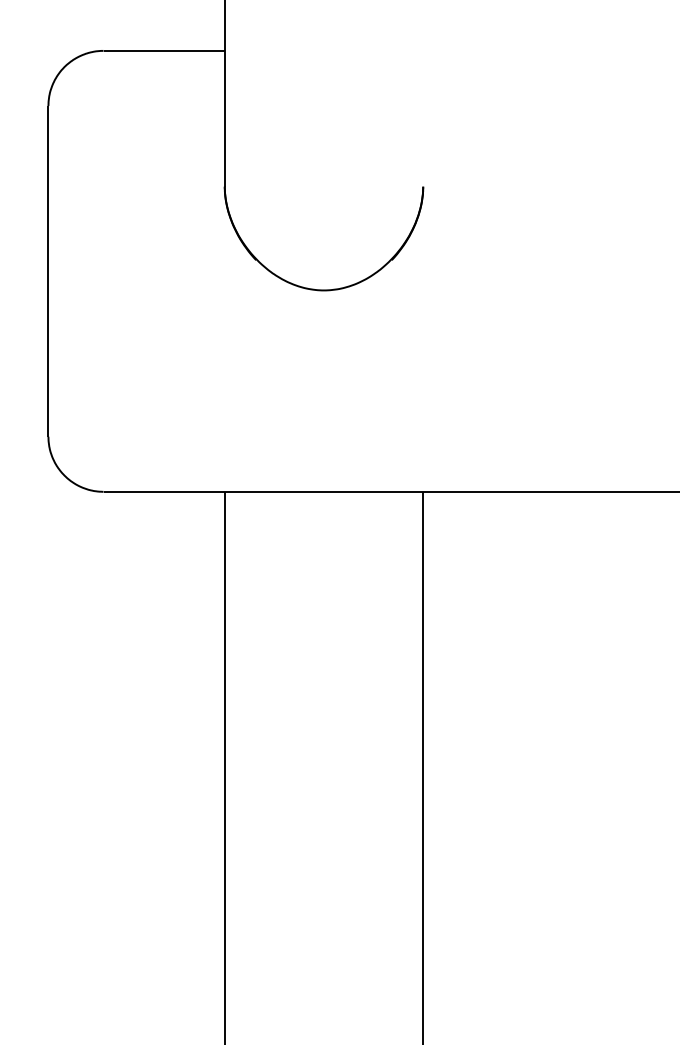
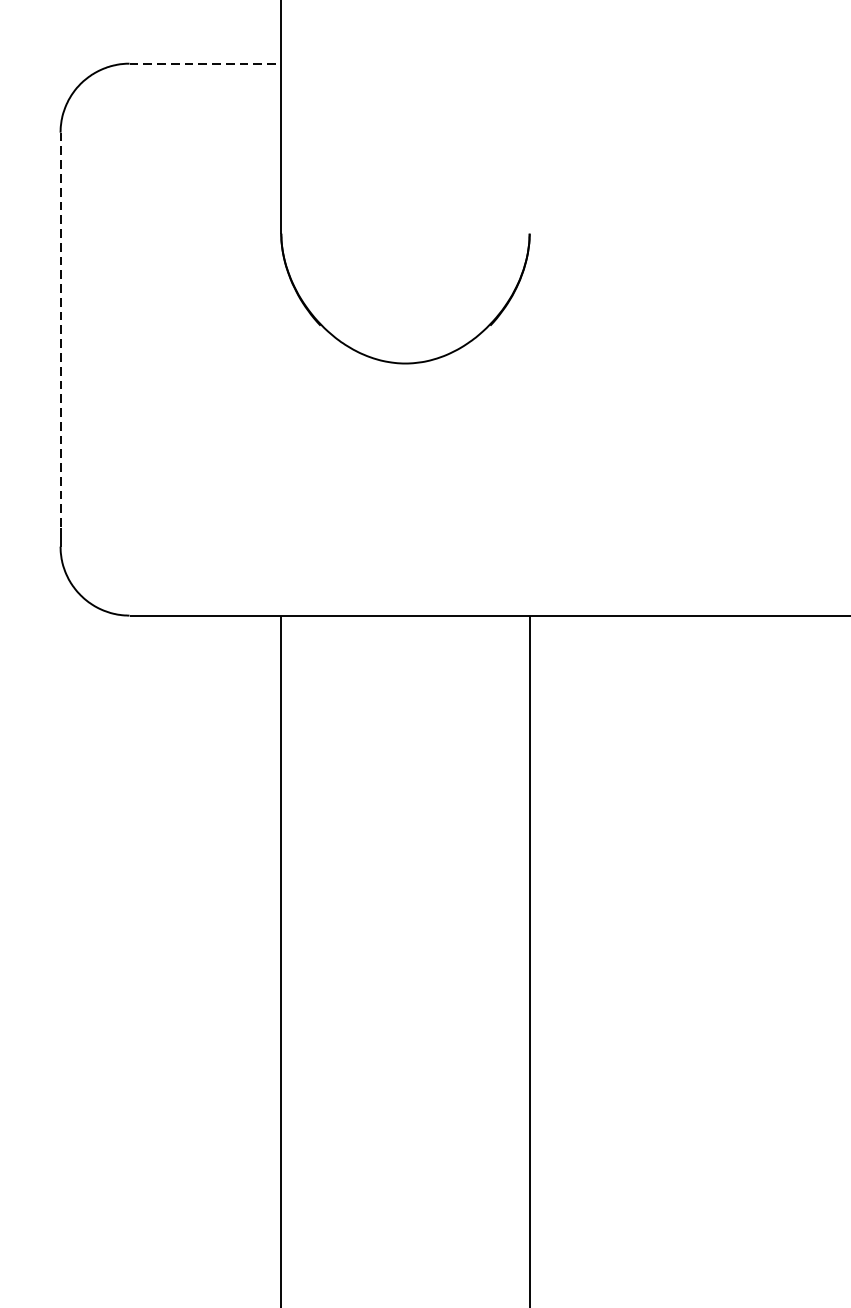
line: (164, 50) -> (205, 63), solid -> dashed
line: (48, 263) -> (60, 329), solid -> dashed

